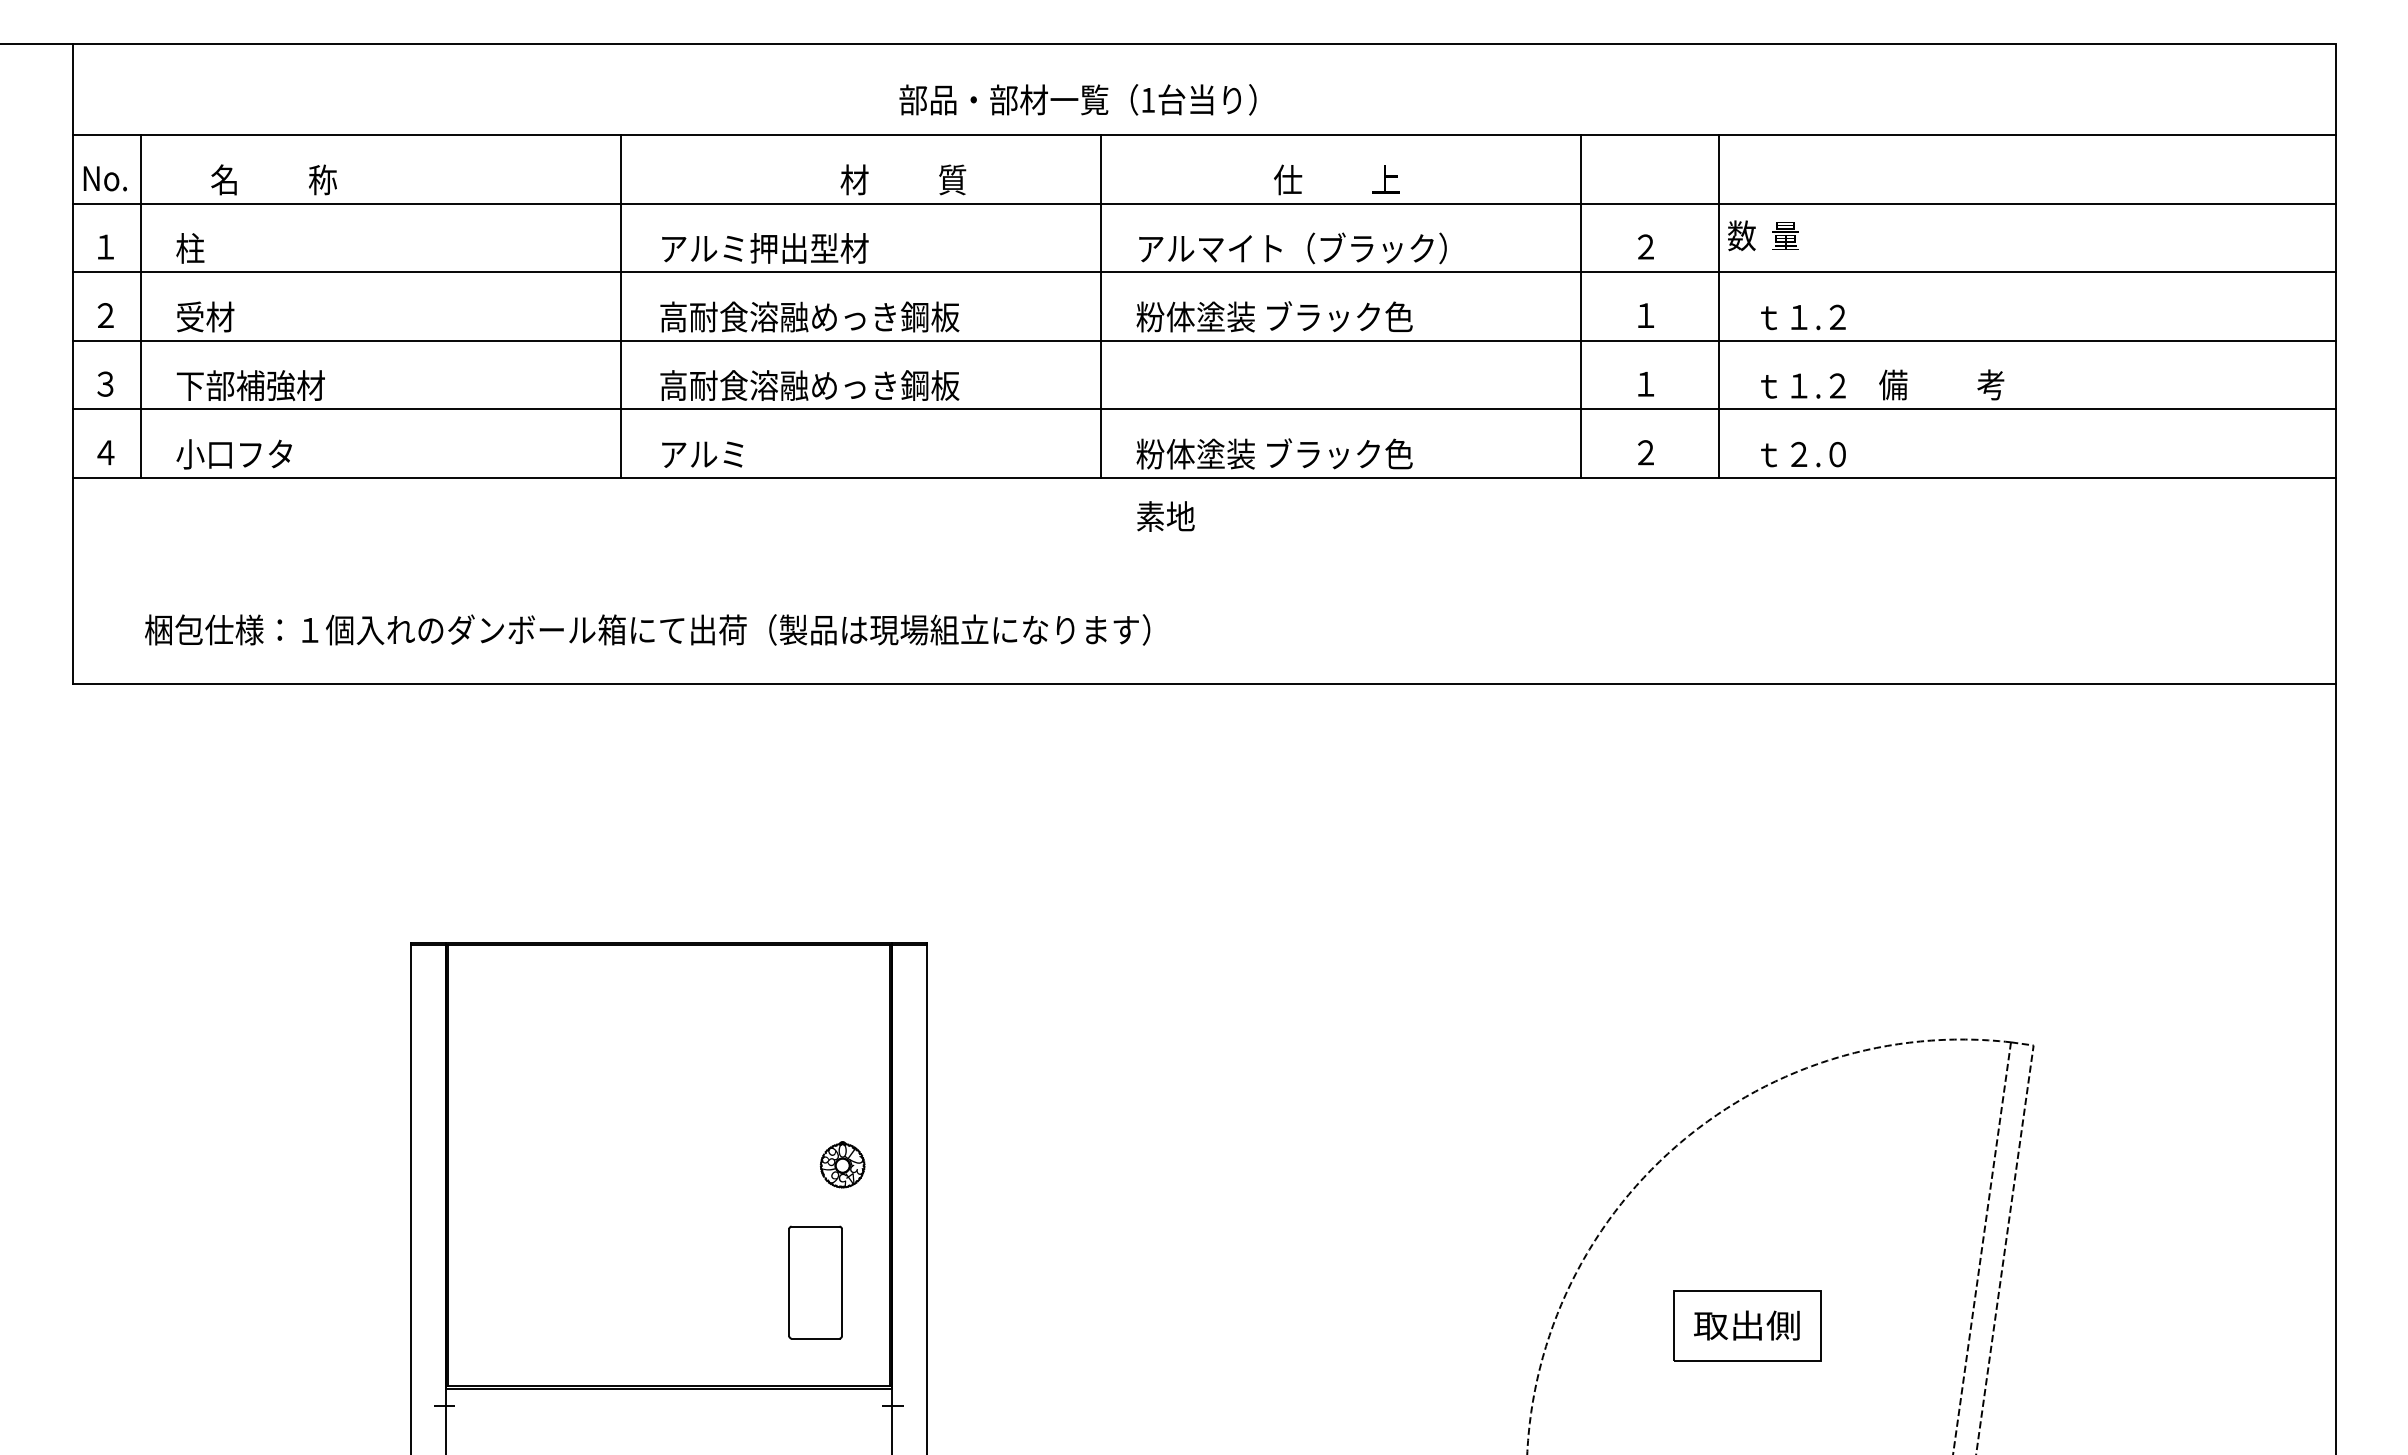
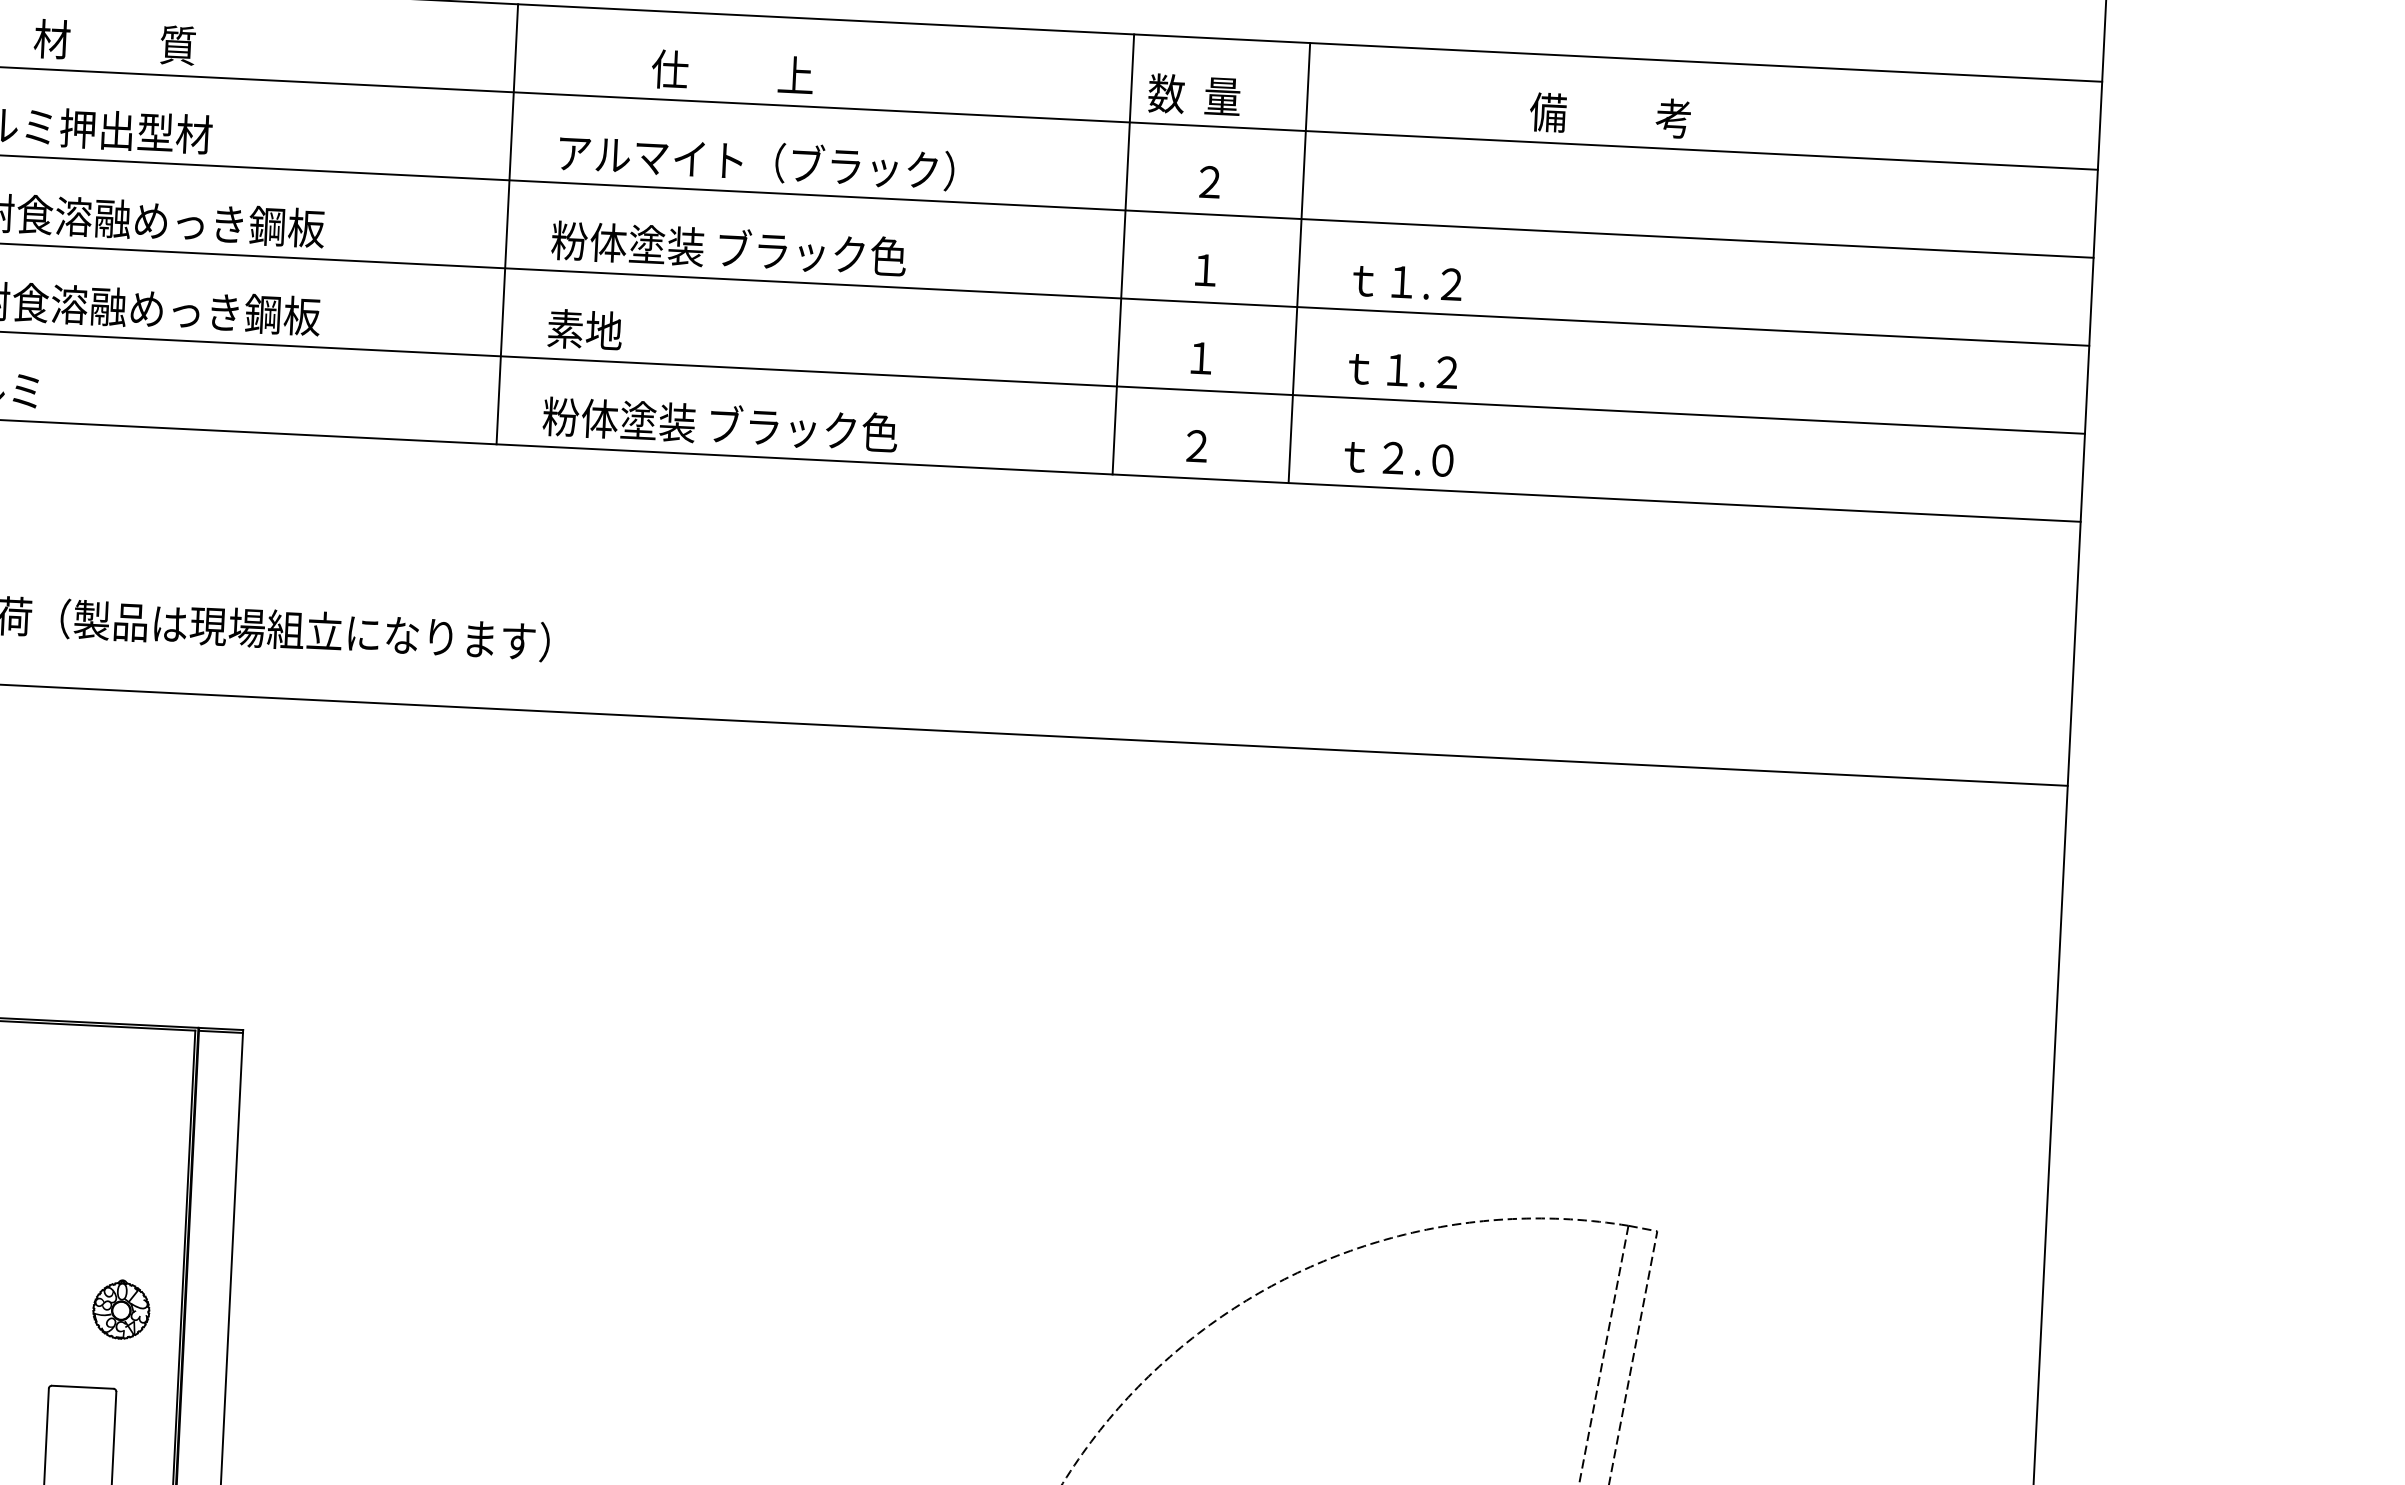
text: (903, 179) -> (114, 41), moved
text: (1336, 179) -> (732, 71), moved
text: (1763, 235) -> (1194, 94), moved
text: (1941, 384) -> (1610, 114), moved
text: (1165, 516) -> (584, 329), moved

